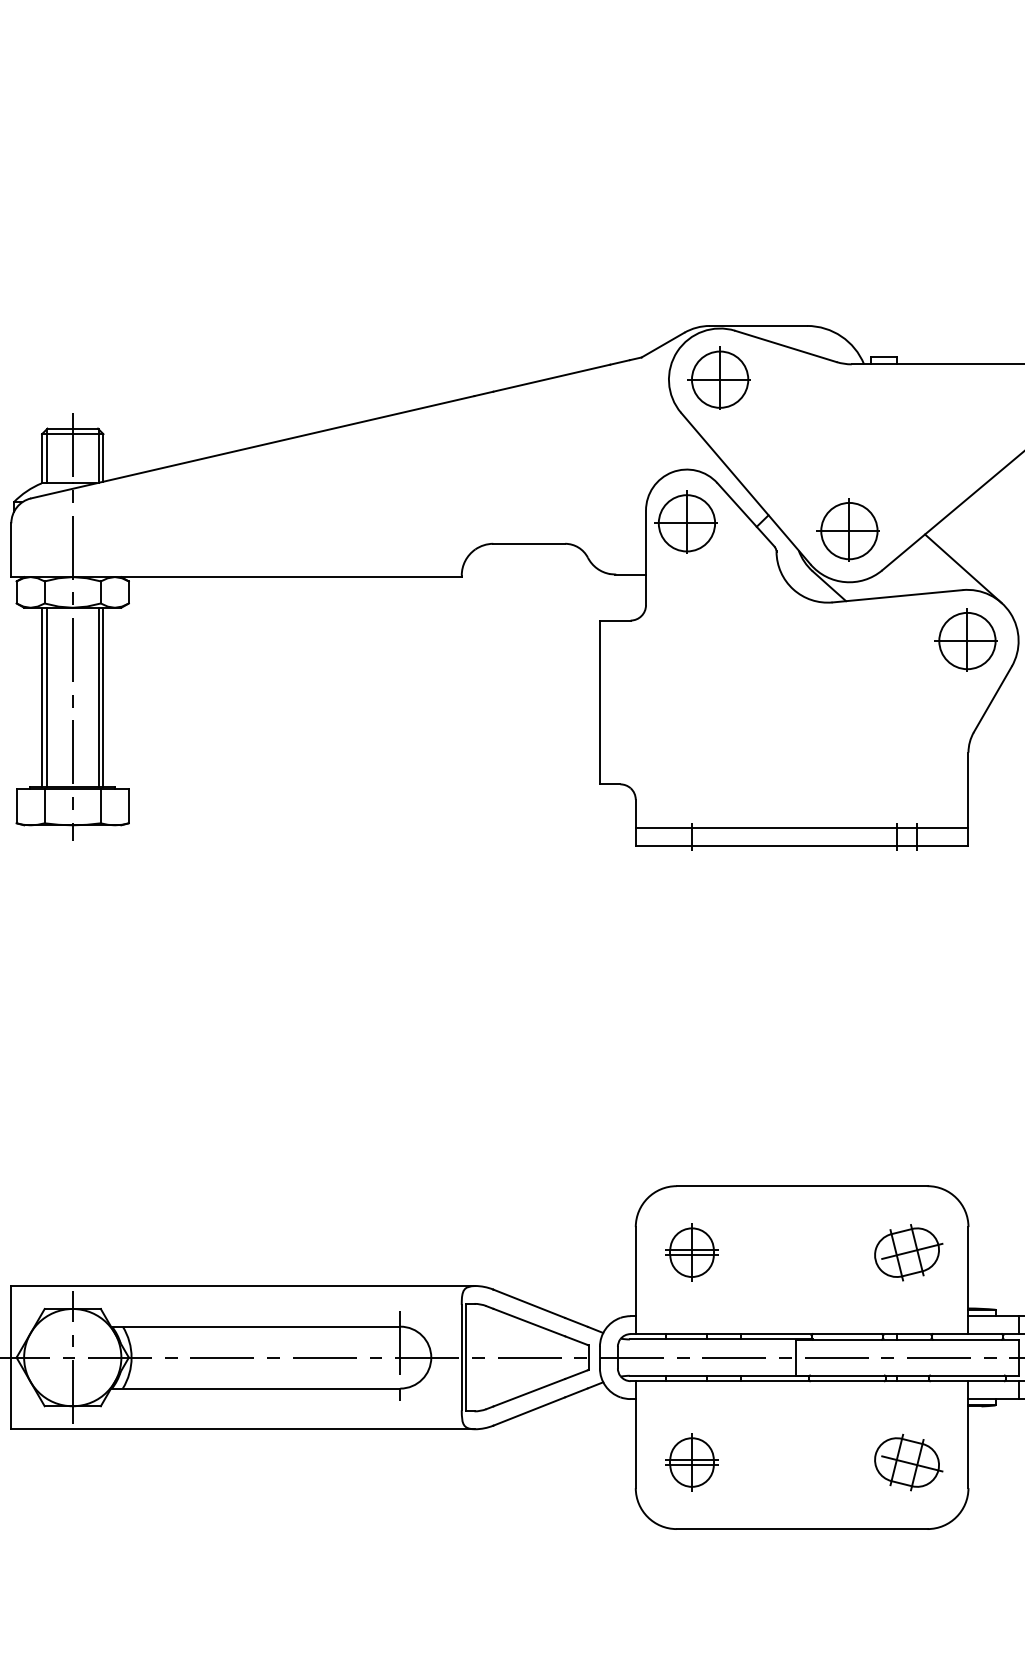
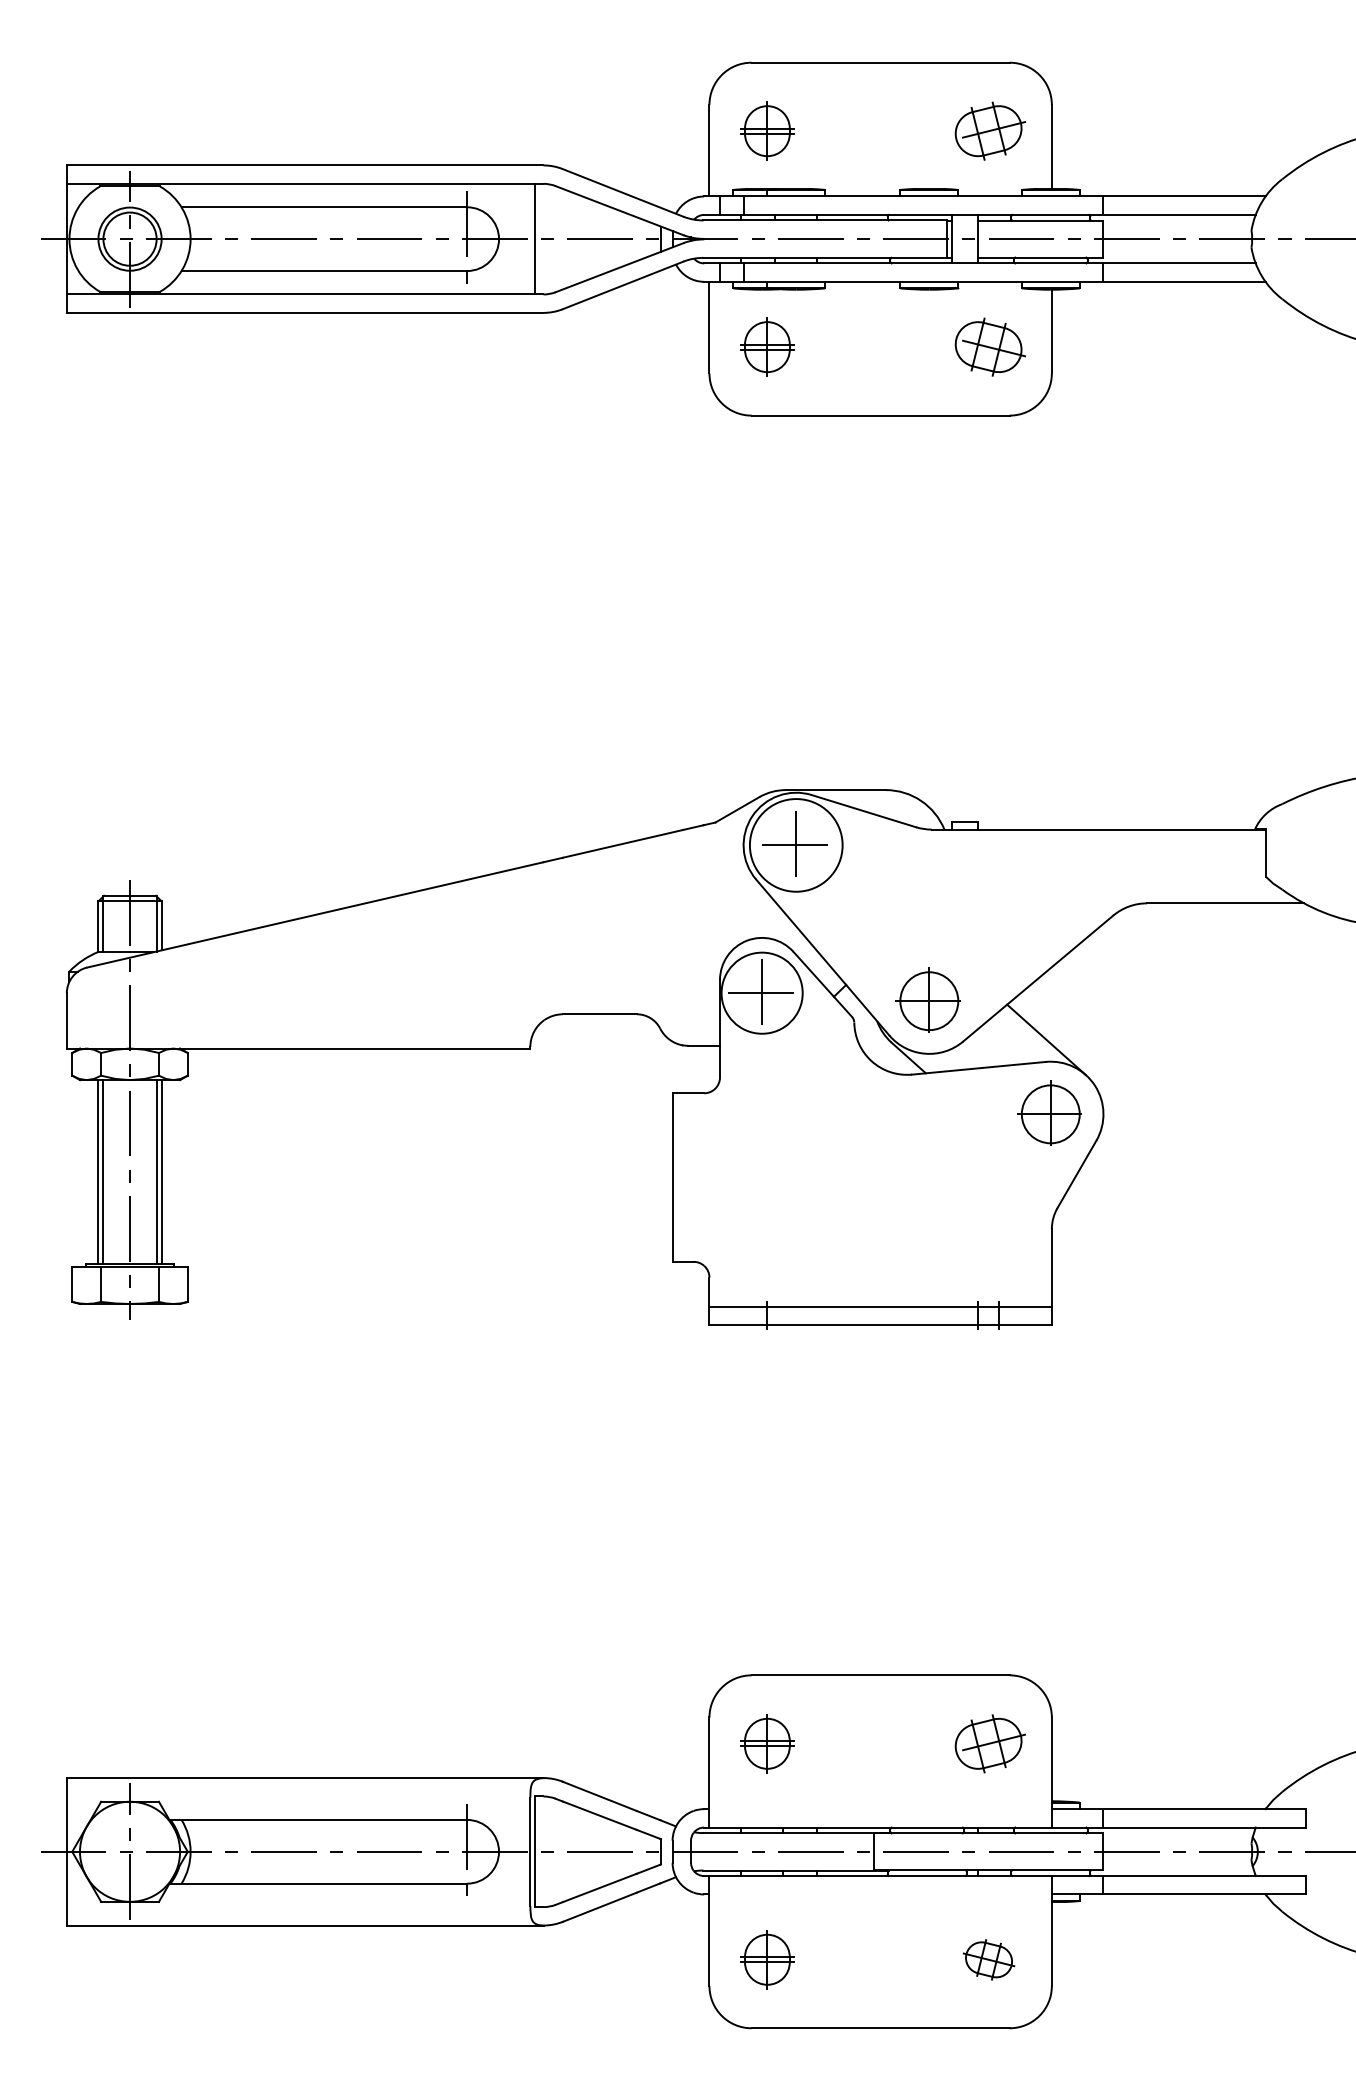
circle: (720, 379) -> (796, 845), size x1.6
circle: (687, 523) -> (762, 993), size x1.4
part: (907, 1462) -> (989, 1959), size x0.7

